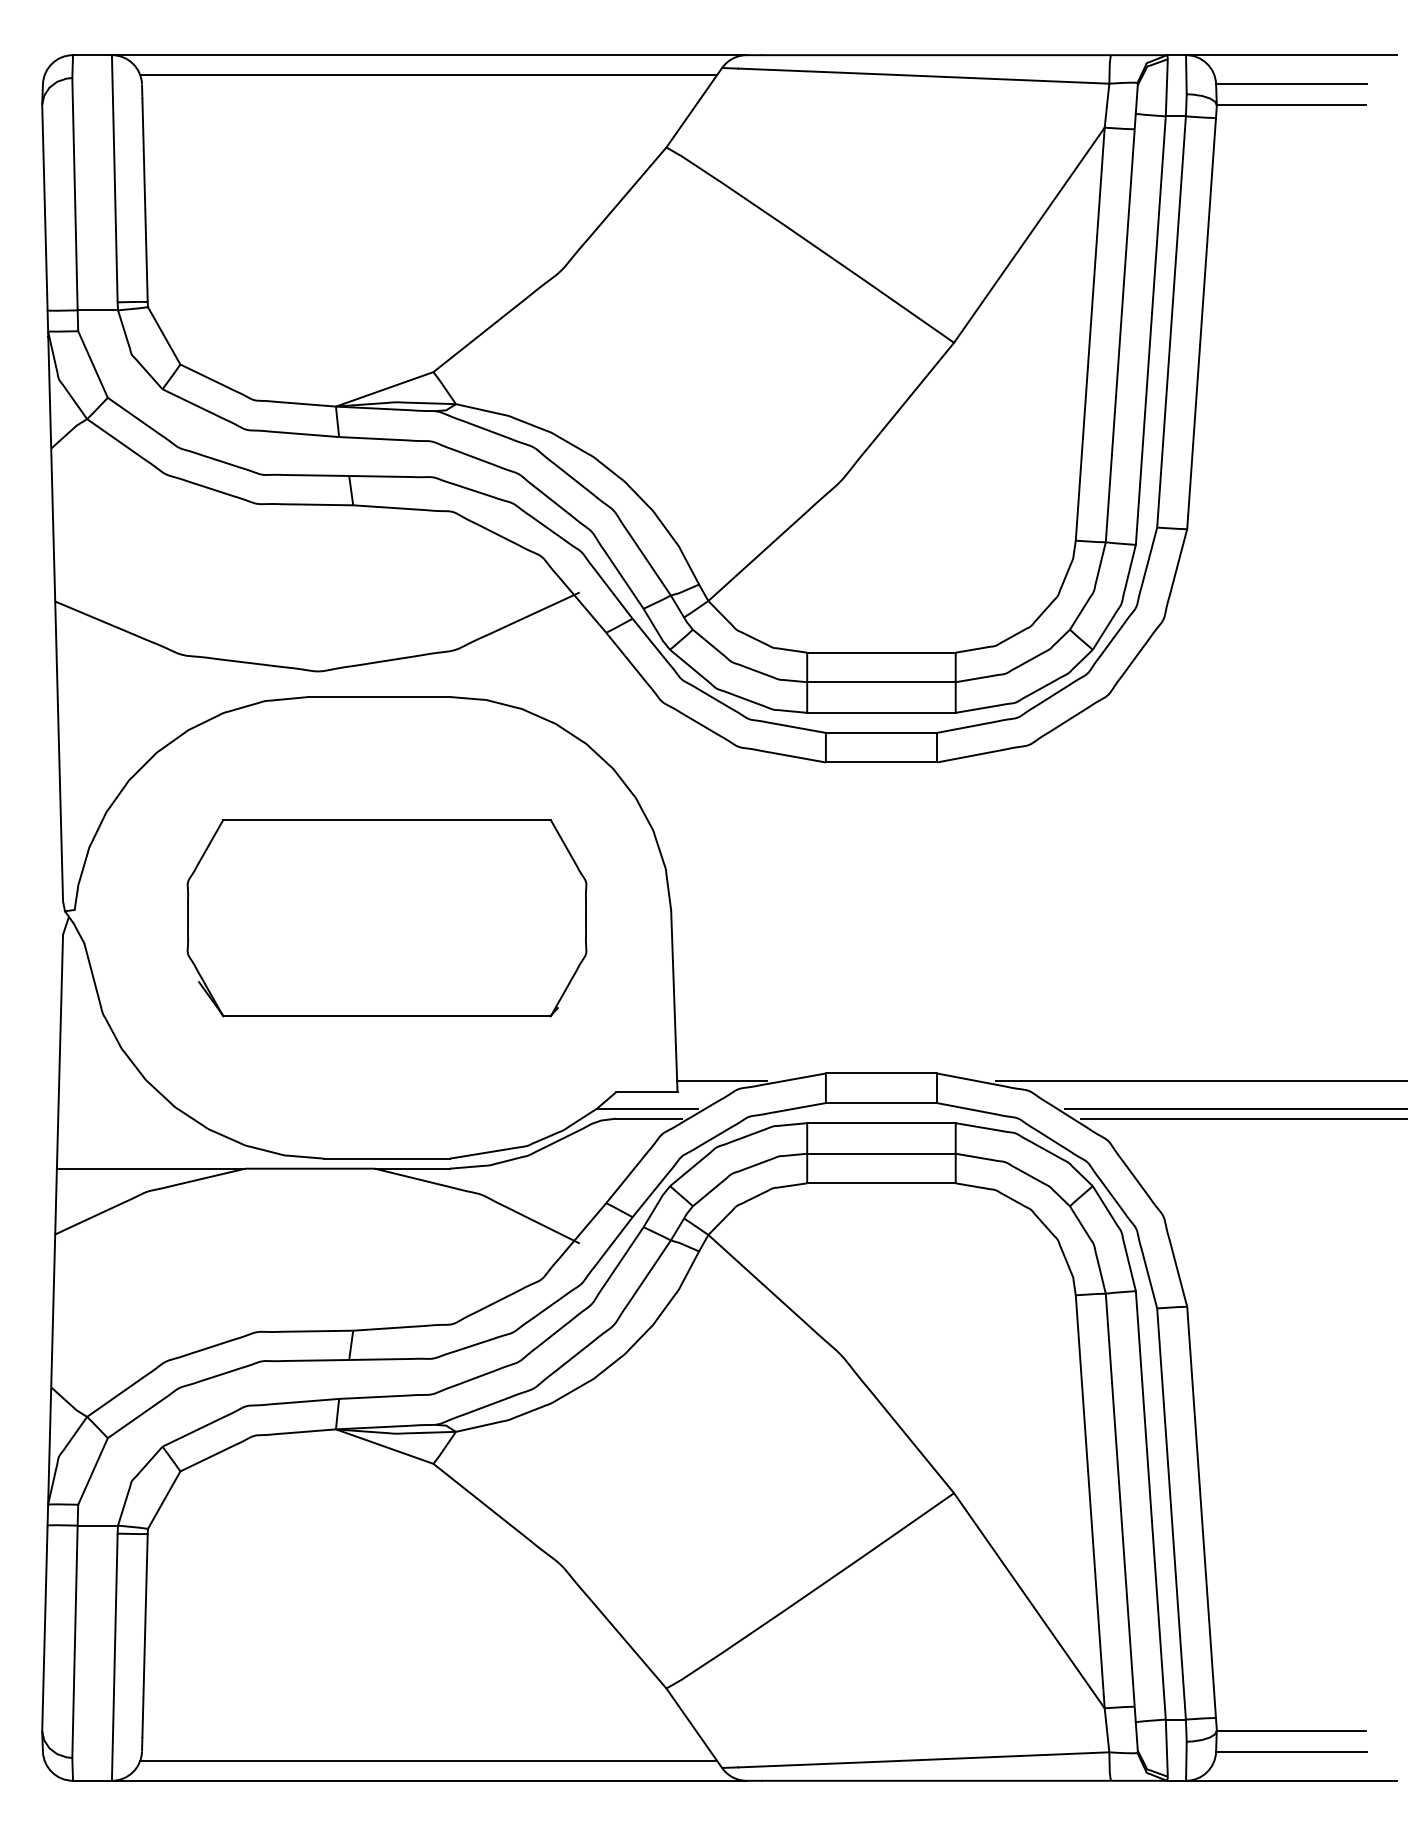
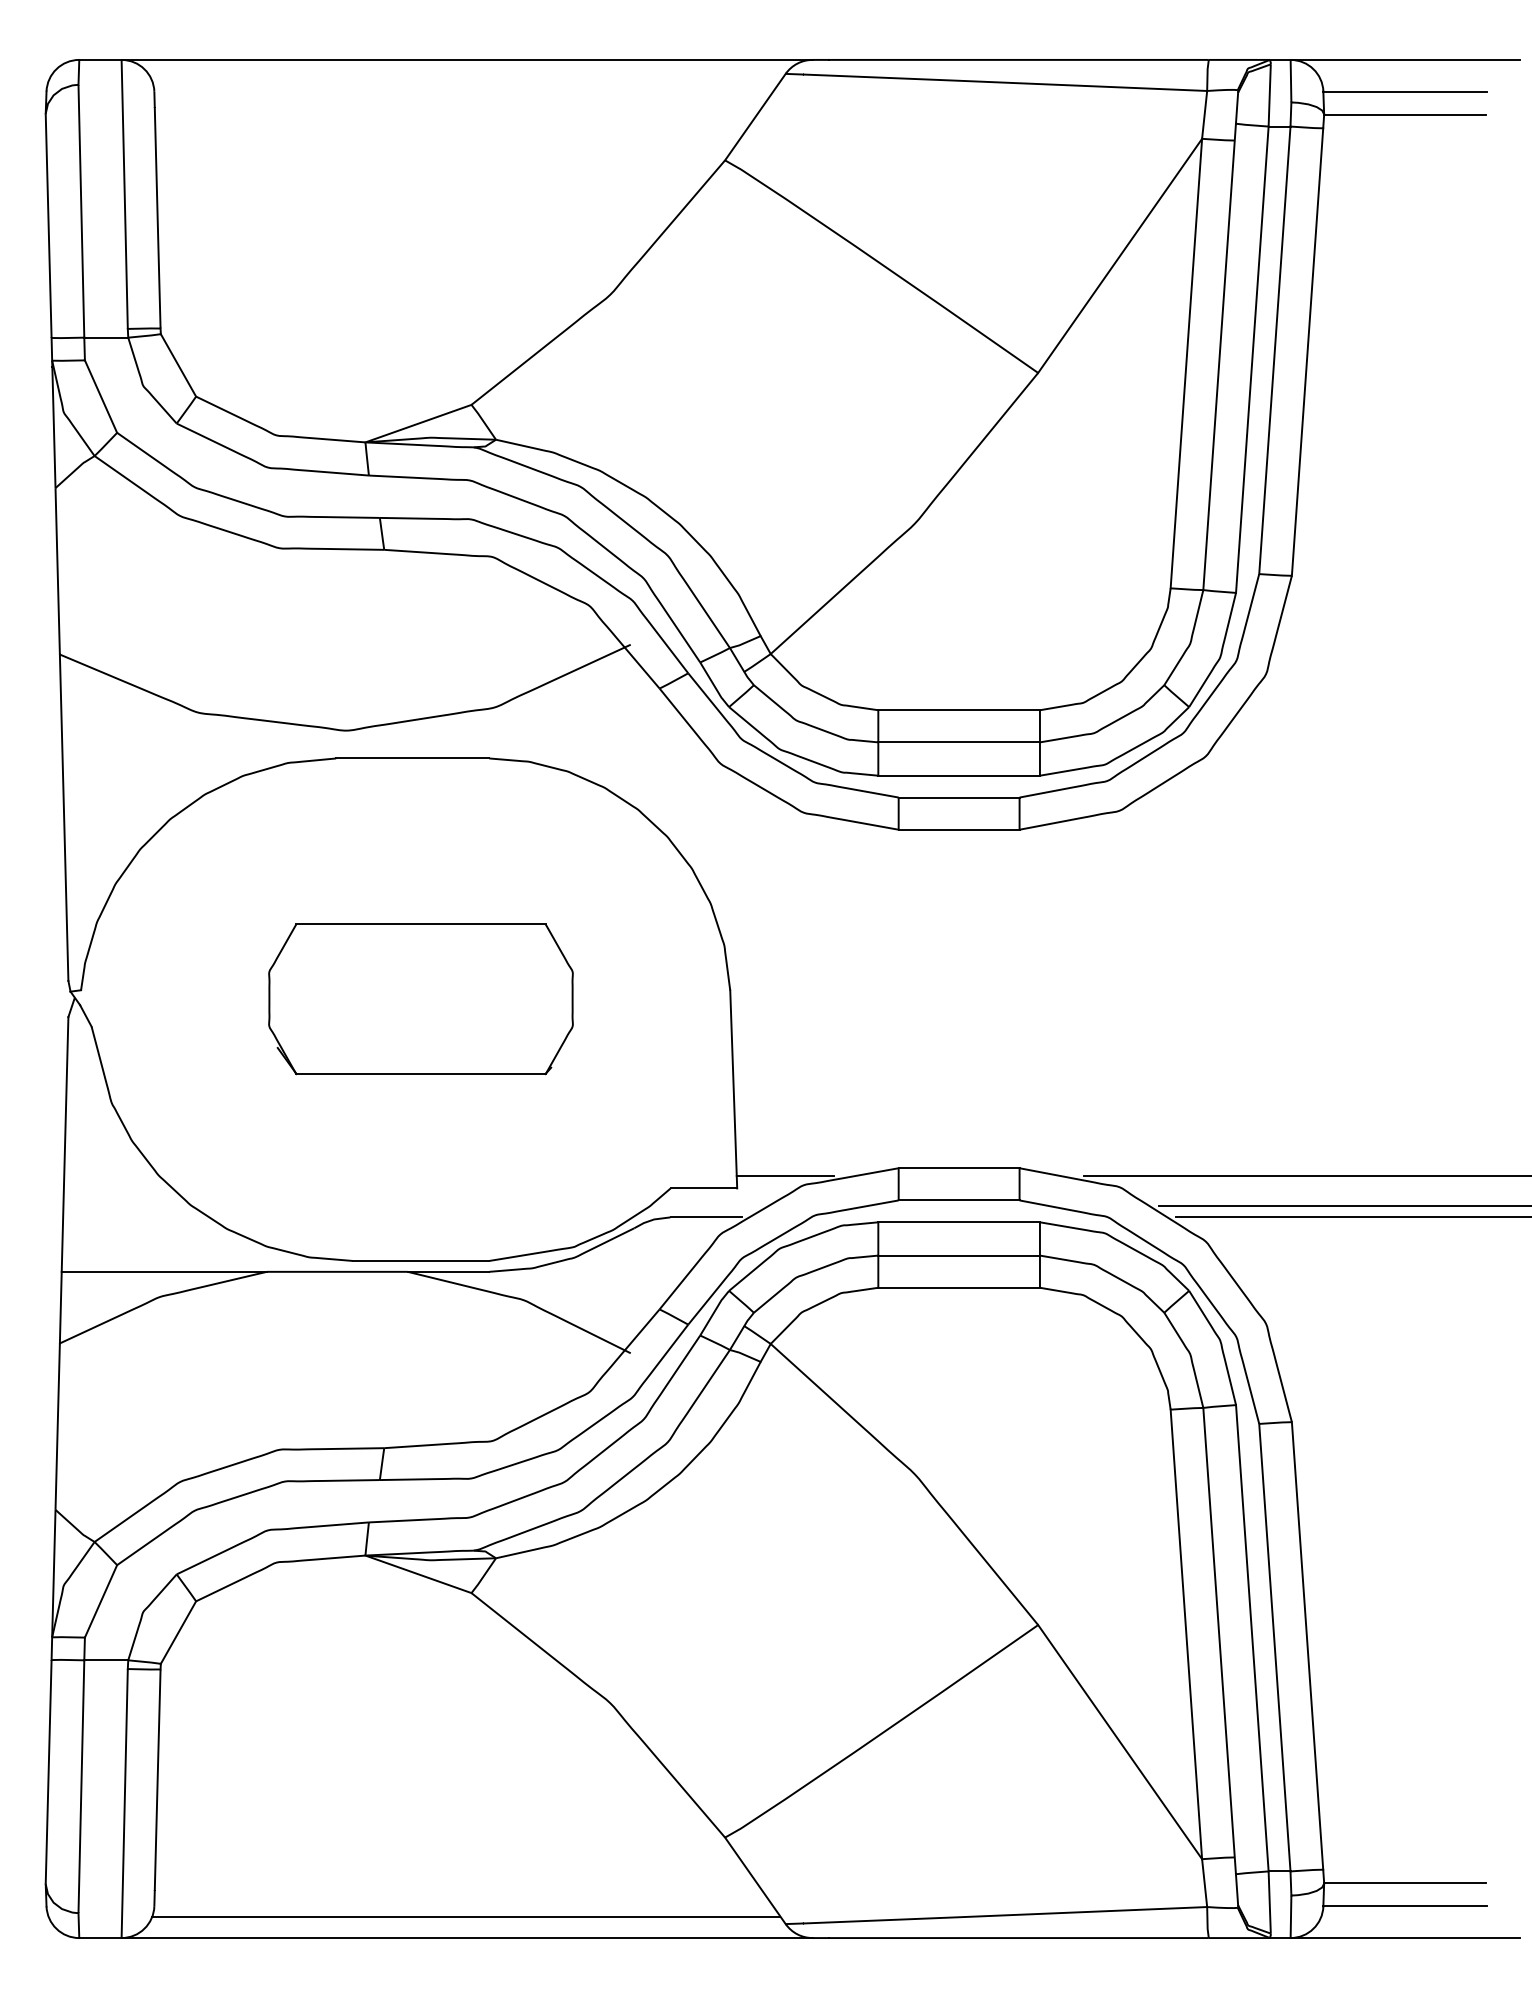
line: (428, 75) -> (466, 81), removed
part: (386, 918) -> (420, 999), size x0.7
line: (647, 1108) -> (704, 1206), removed

